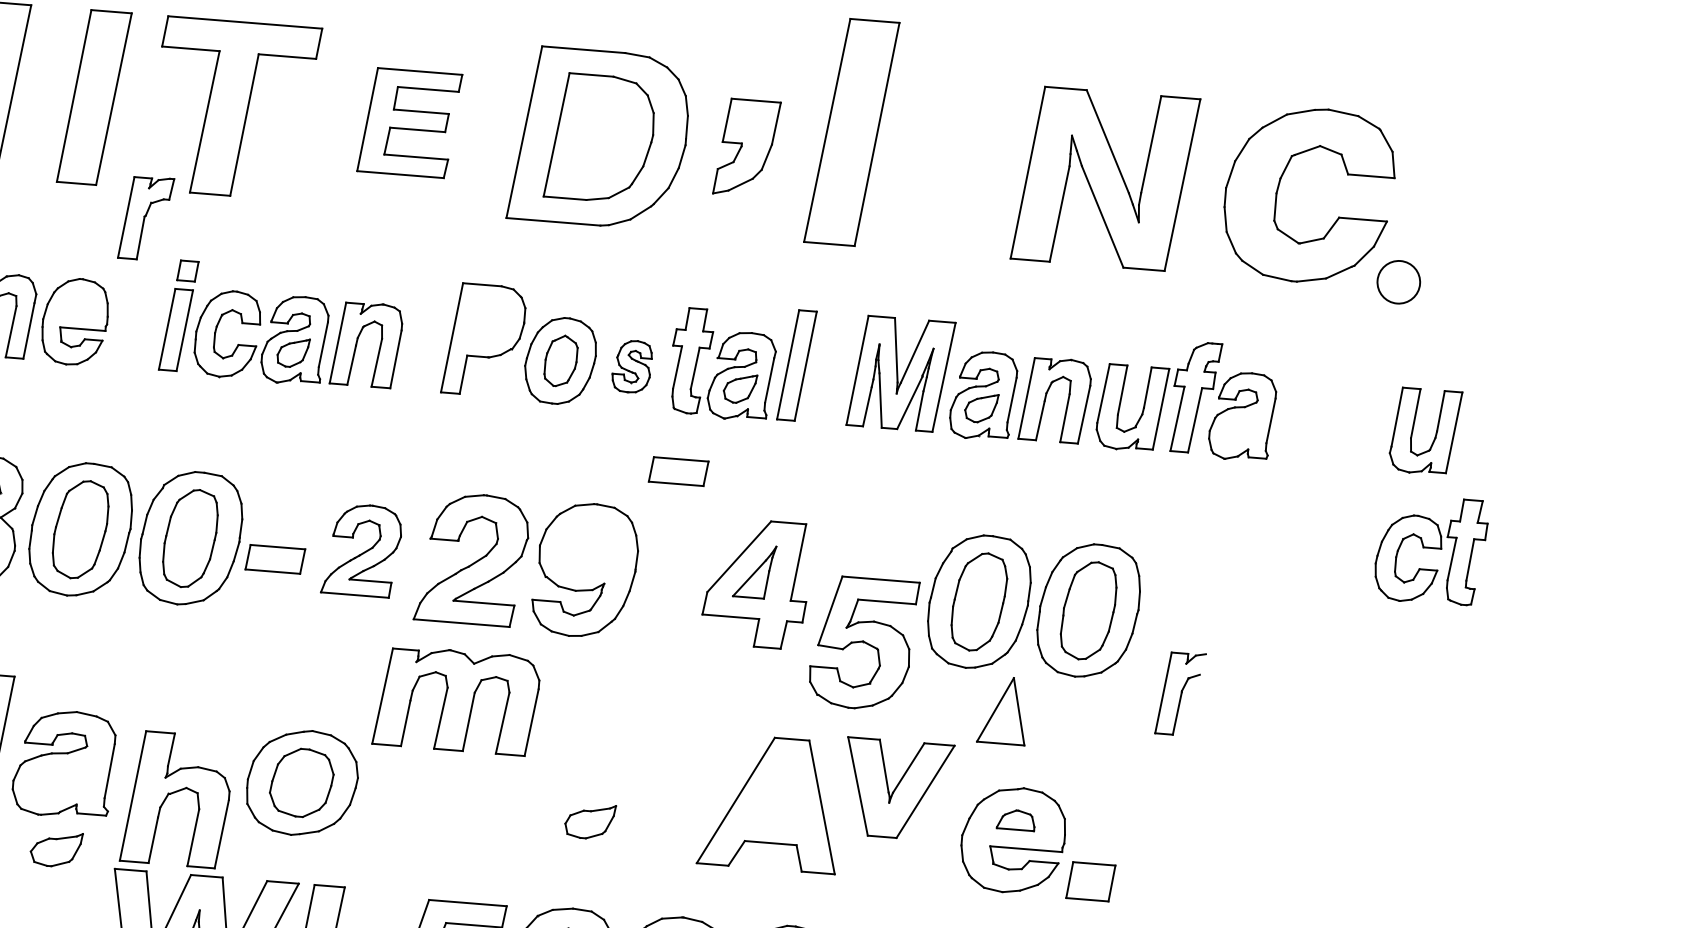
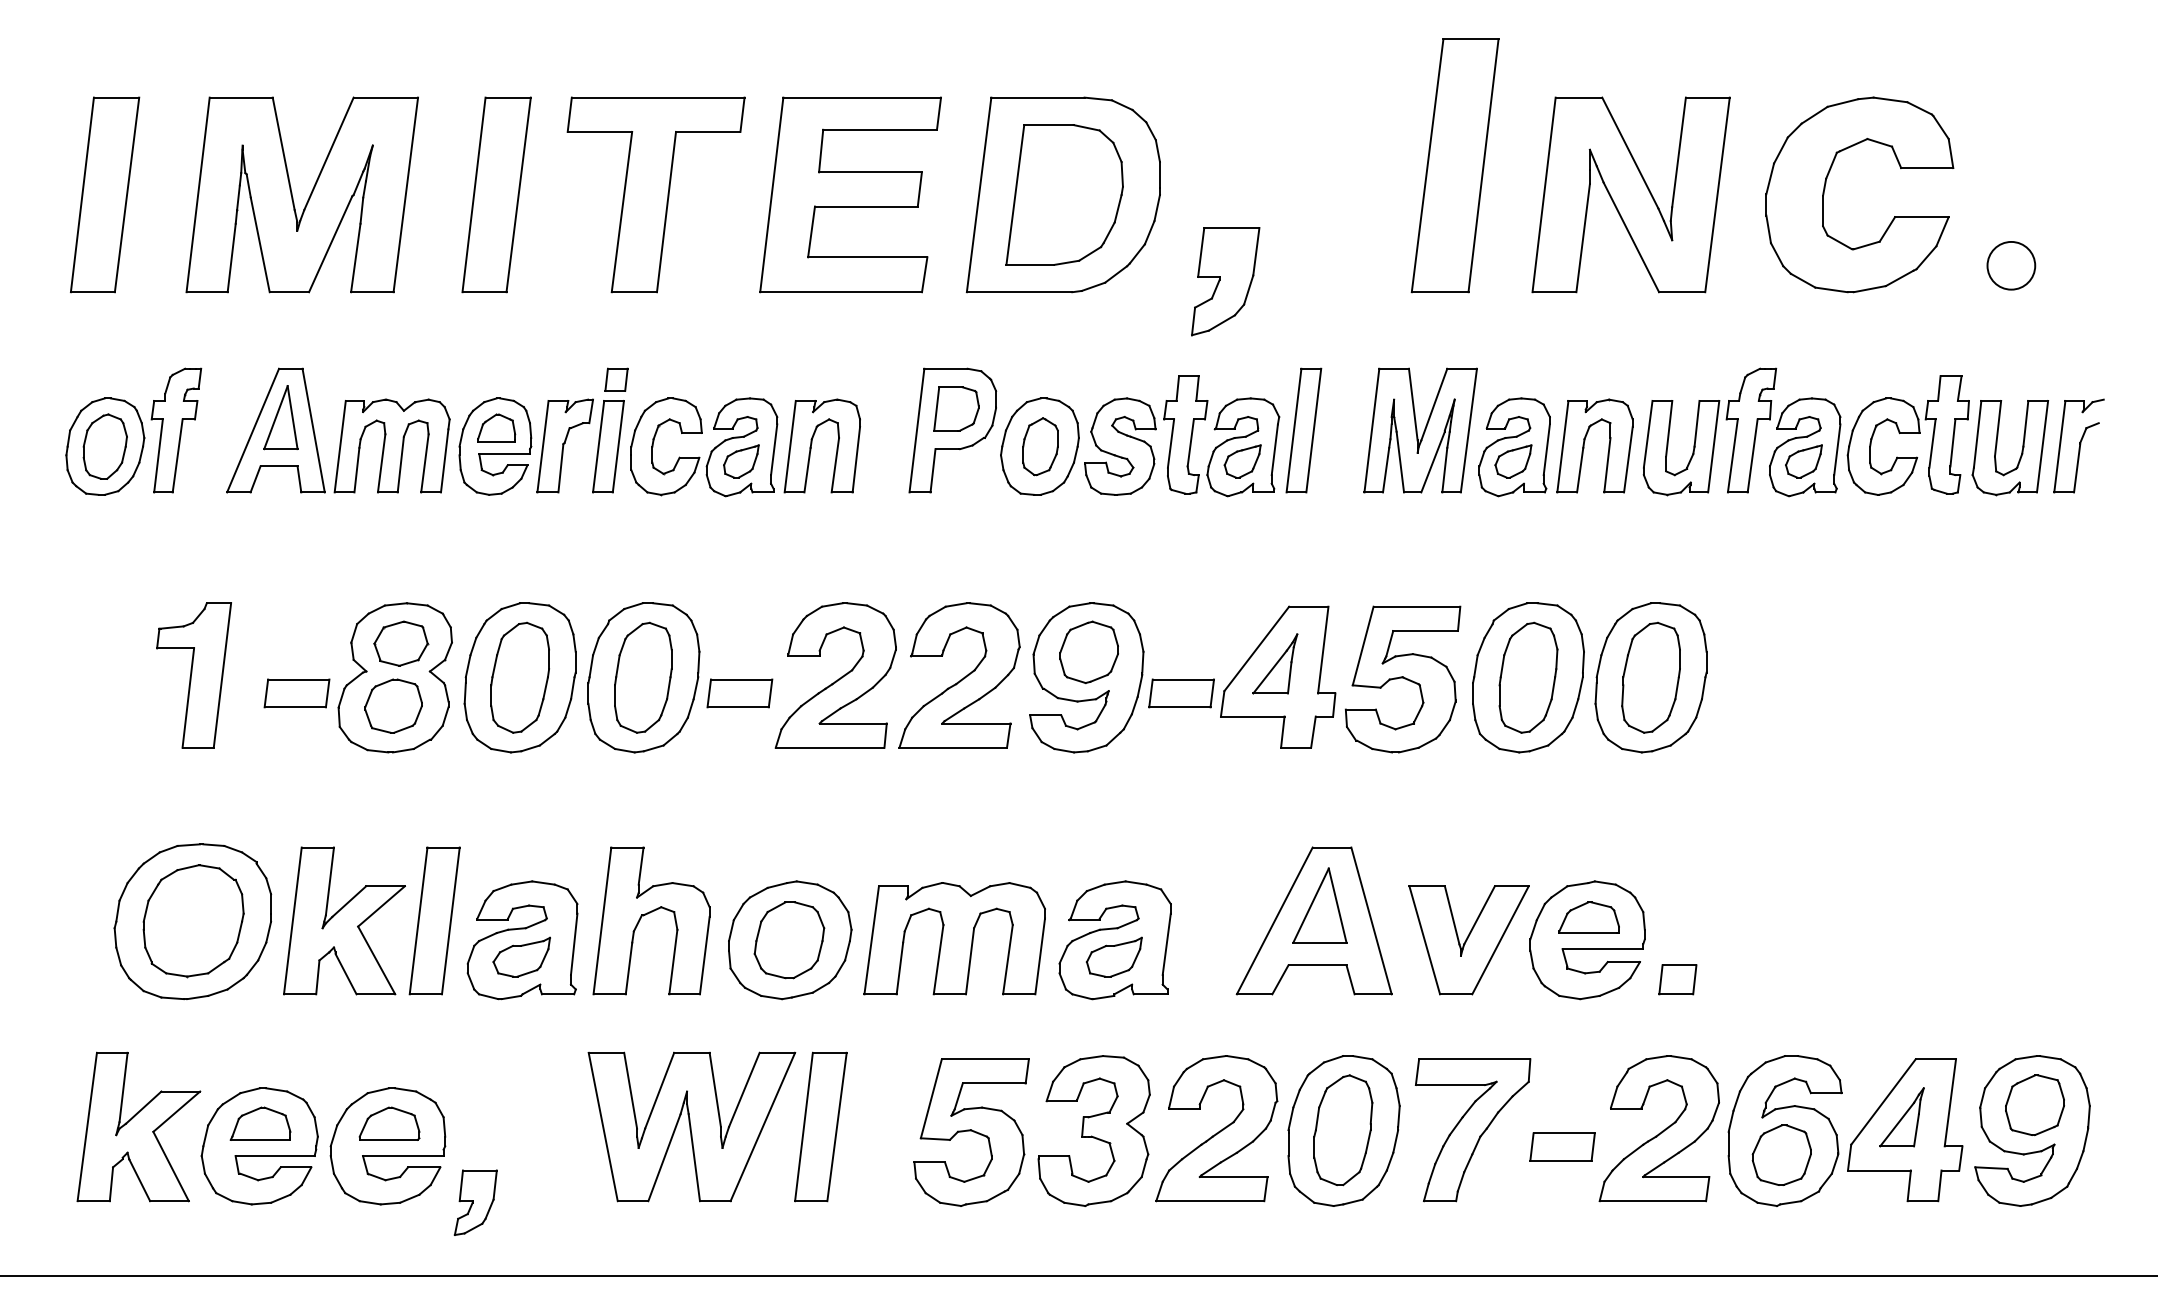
part: (409, 122) -> (850, 194), size x1.67
part: (851, 132) -> (1454, 165), moved
part: (746, 147) -> (1225, 281), moved
part: (145, 217) -> (564, 445), moved
circle: (1398, 282) -> (2011, 265), moved
part: (77, 304) -> (496, 427), added
part: (488, 320) -> (956, 408), added
part: (632, 366) -> (1120, 446), size x1.67
part: (1240, 428) -> (1803, 461), added
part: (678, 471) -> (1181, 693), moved
part: (589, 547) -> (1088, 652), added
part: (361, 550) -> (835, 675), size x1.43
part: (1430, 550) -> (1907, 435), moved
part: (863, 643) -> (1402, 679), moved
part: (1180, 693) -> (2078, 445), moved
part: (456, 700) -> (954, 938), moved
part: (1002, 710) -> (1319, 905), moved
part: (897, 789) -> (1468, 940), moved
part: (174, 793) -> (648, 914), moved
part: (591, 806) -> (1114, 940), added
part: (1015, 819) -> (1588, 917), size x1.43
part: (56, 848) -> (521, 956), moved
part: (1090, 881) -> (1677, 979), size x0.71

